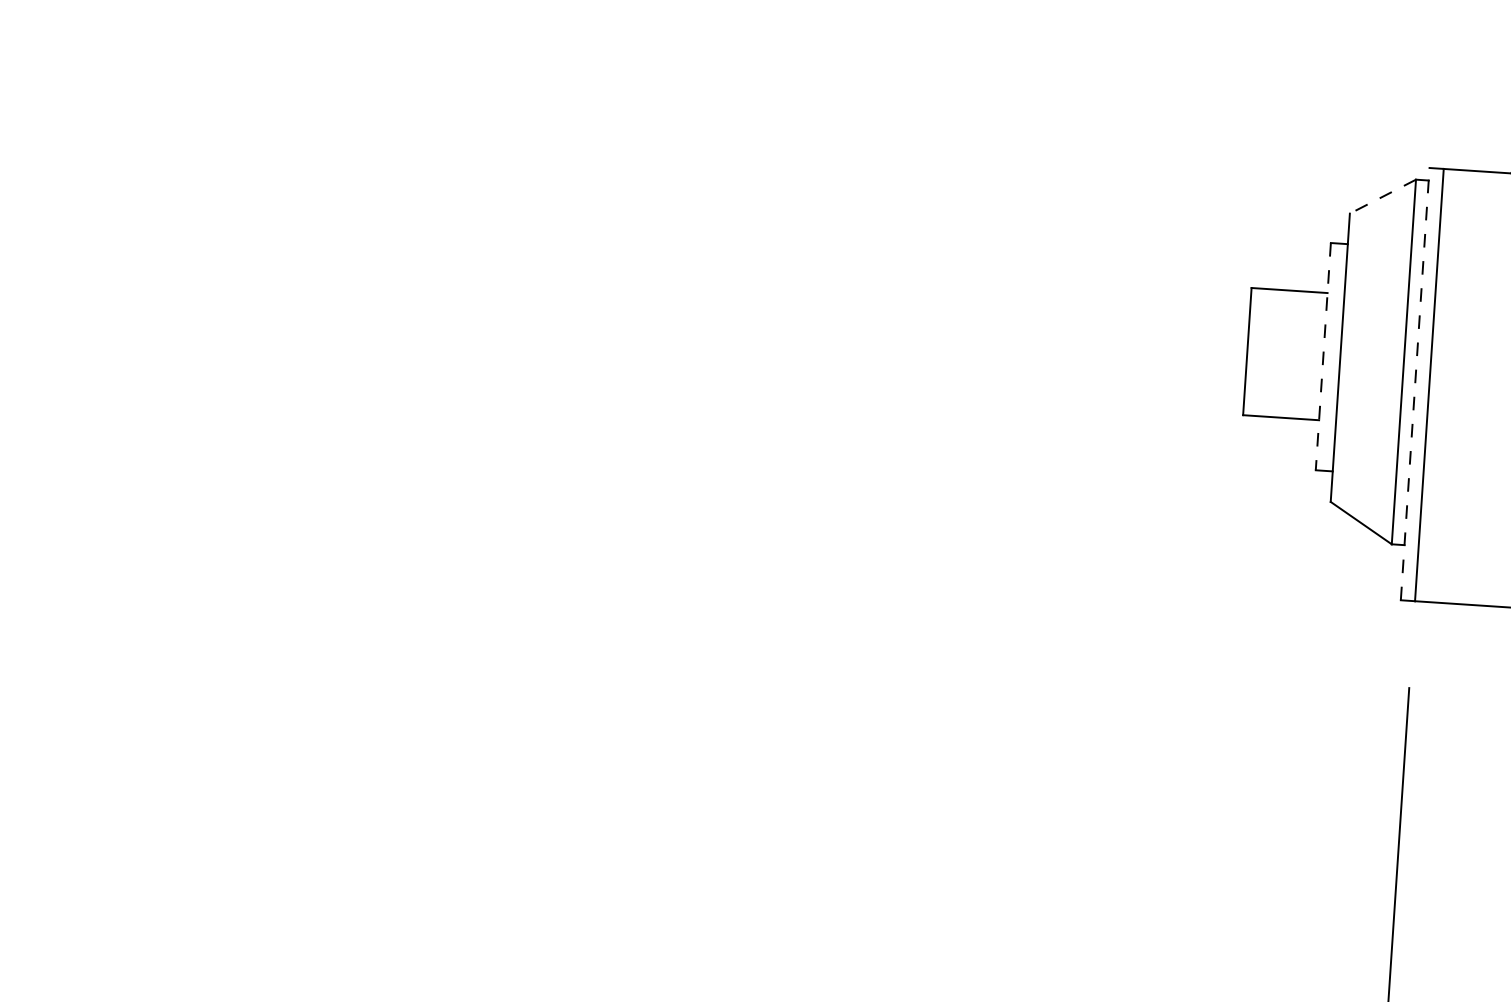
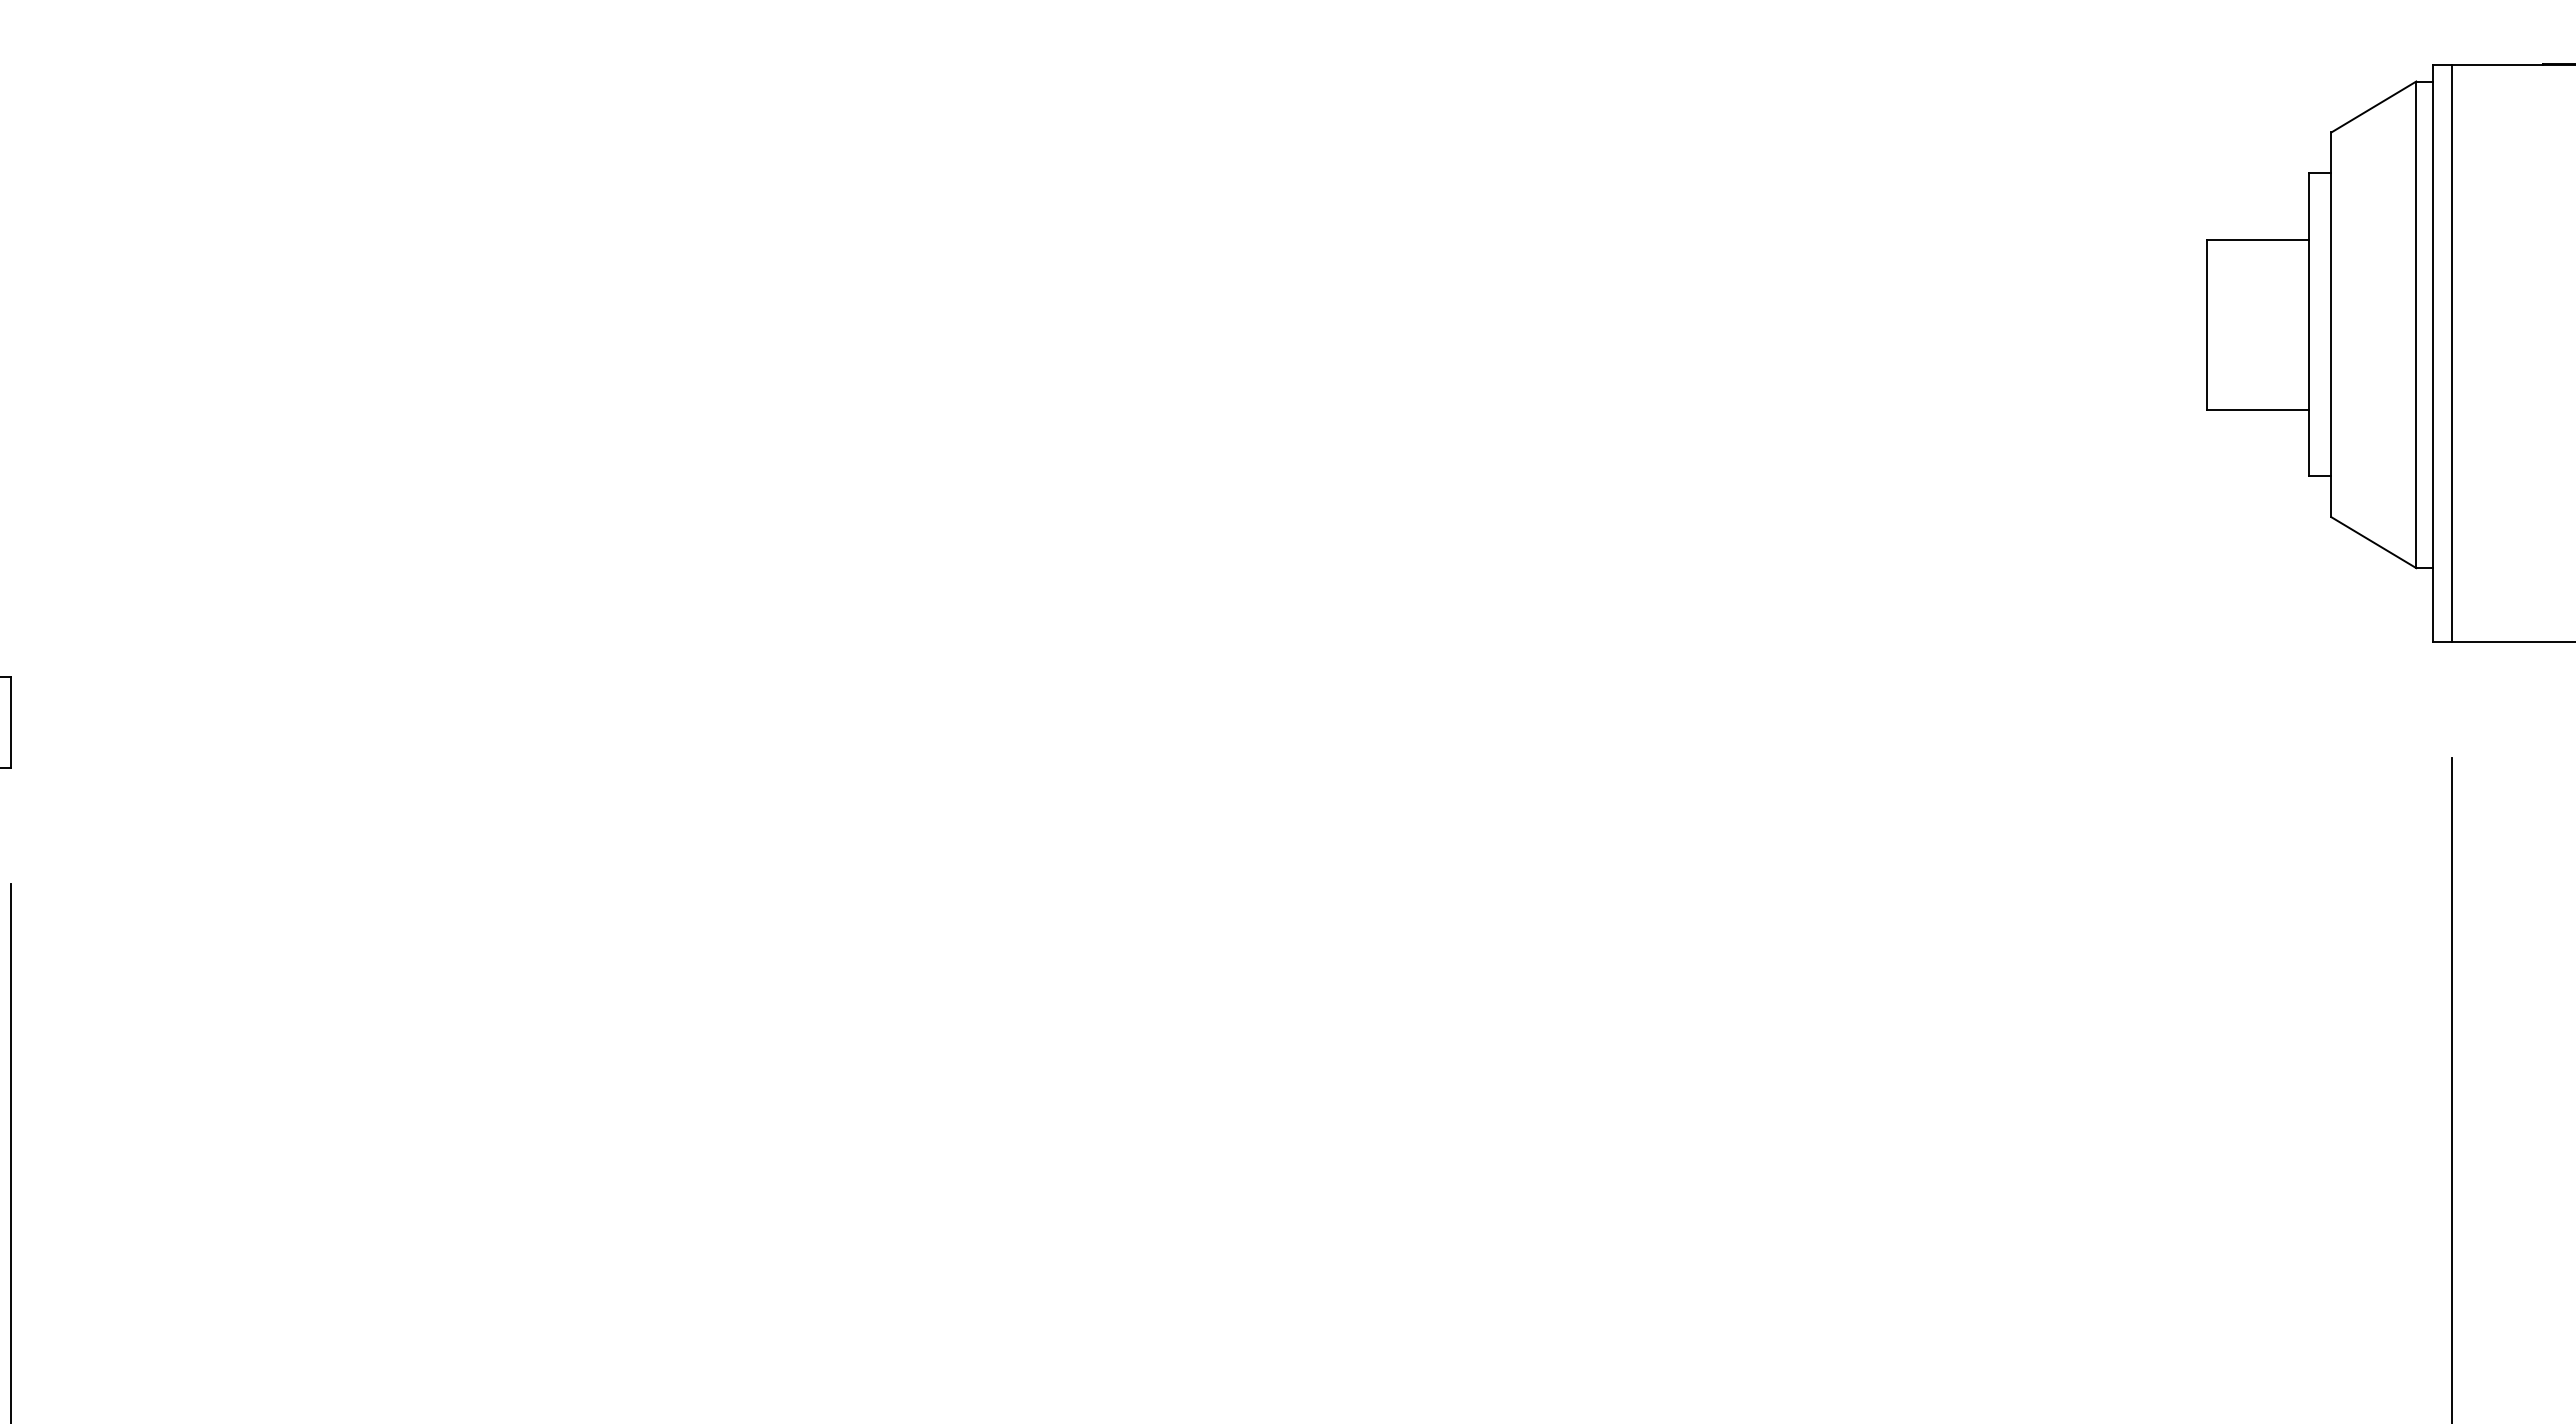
line: (1382, 197) -> (2373, 107), dashed -> solid
line: (1323, 356) -> (2308, 324), dashed -> solid
line: (1415, 383) -> (2433, 352), dashed -> solid

